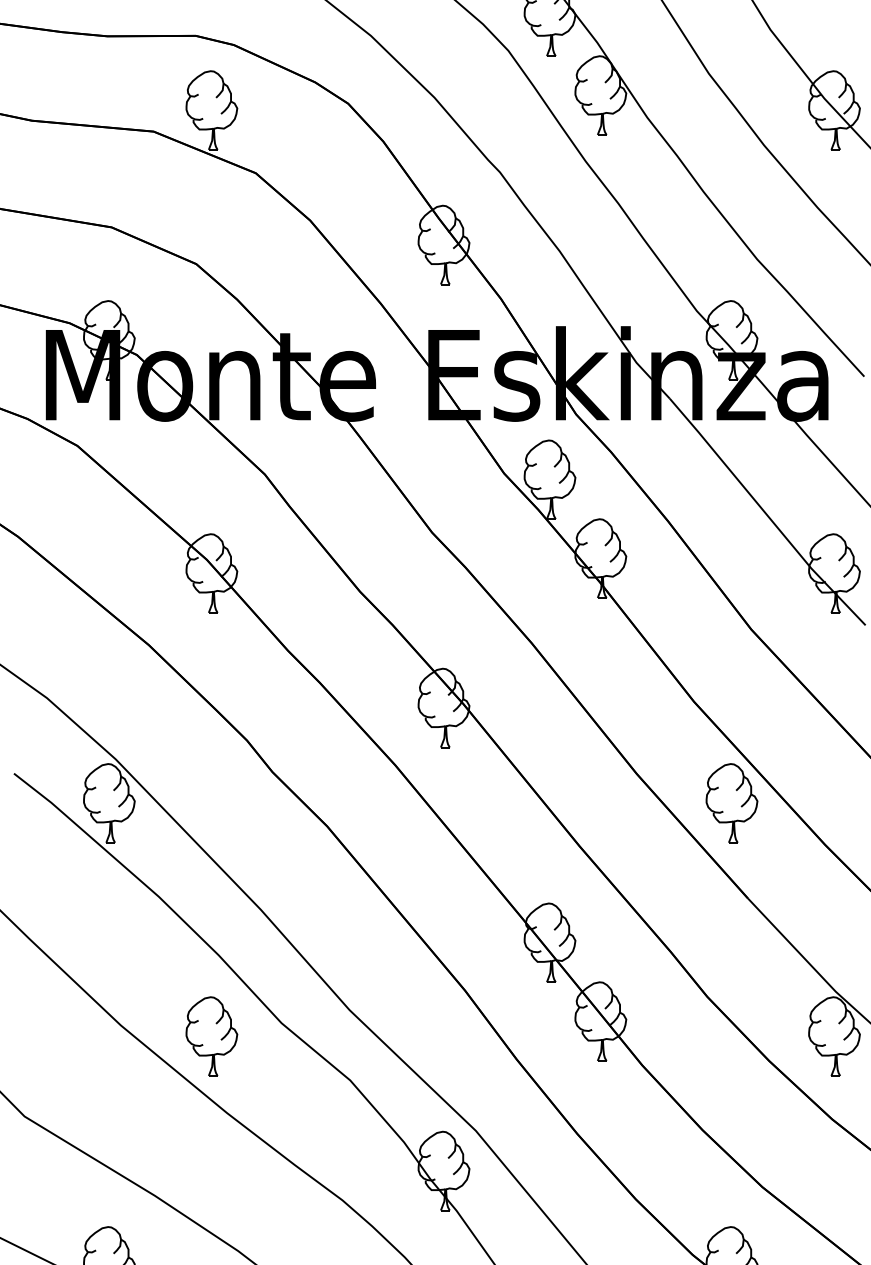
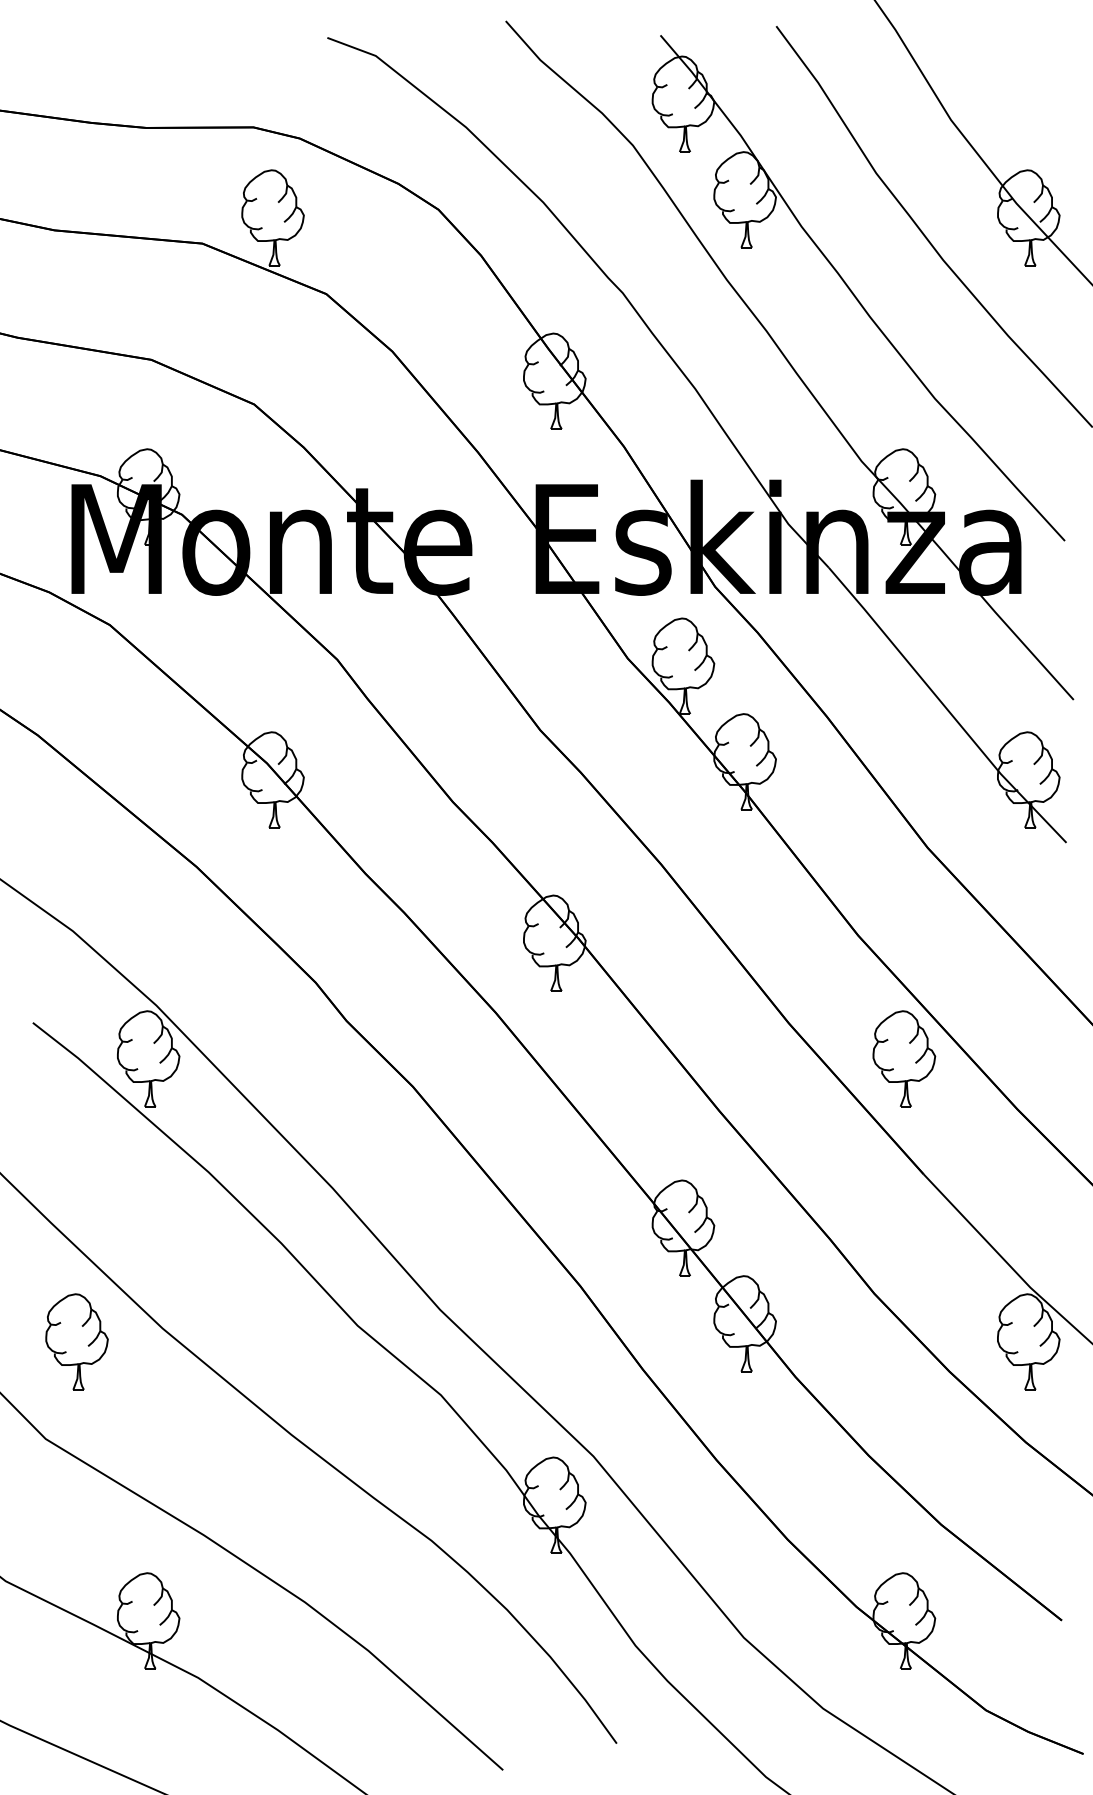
part: (211, 1036) -> (76, 1341), moved

